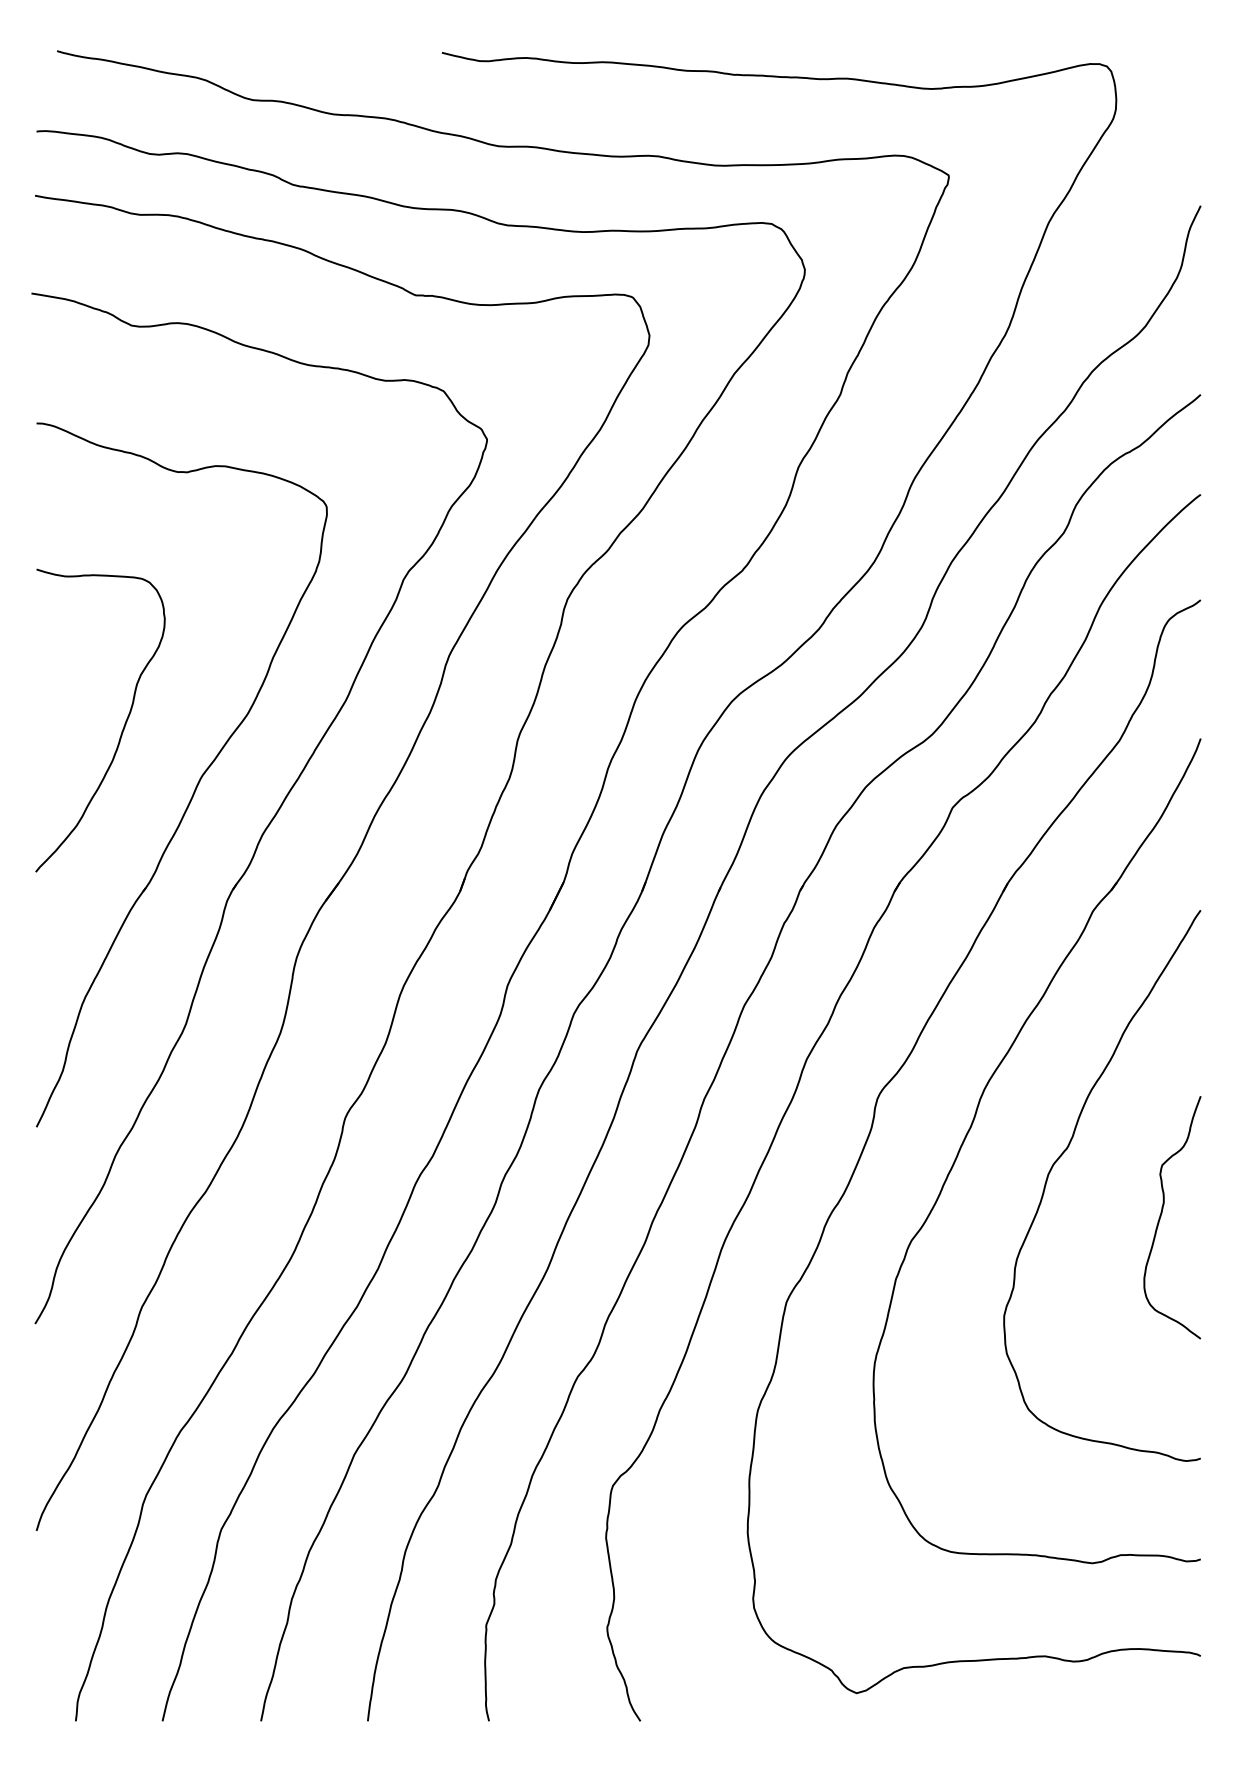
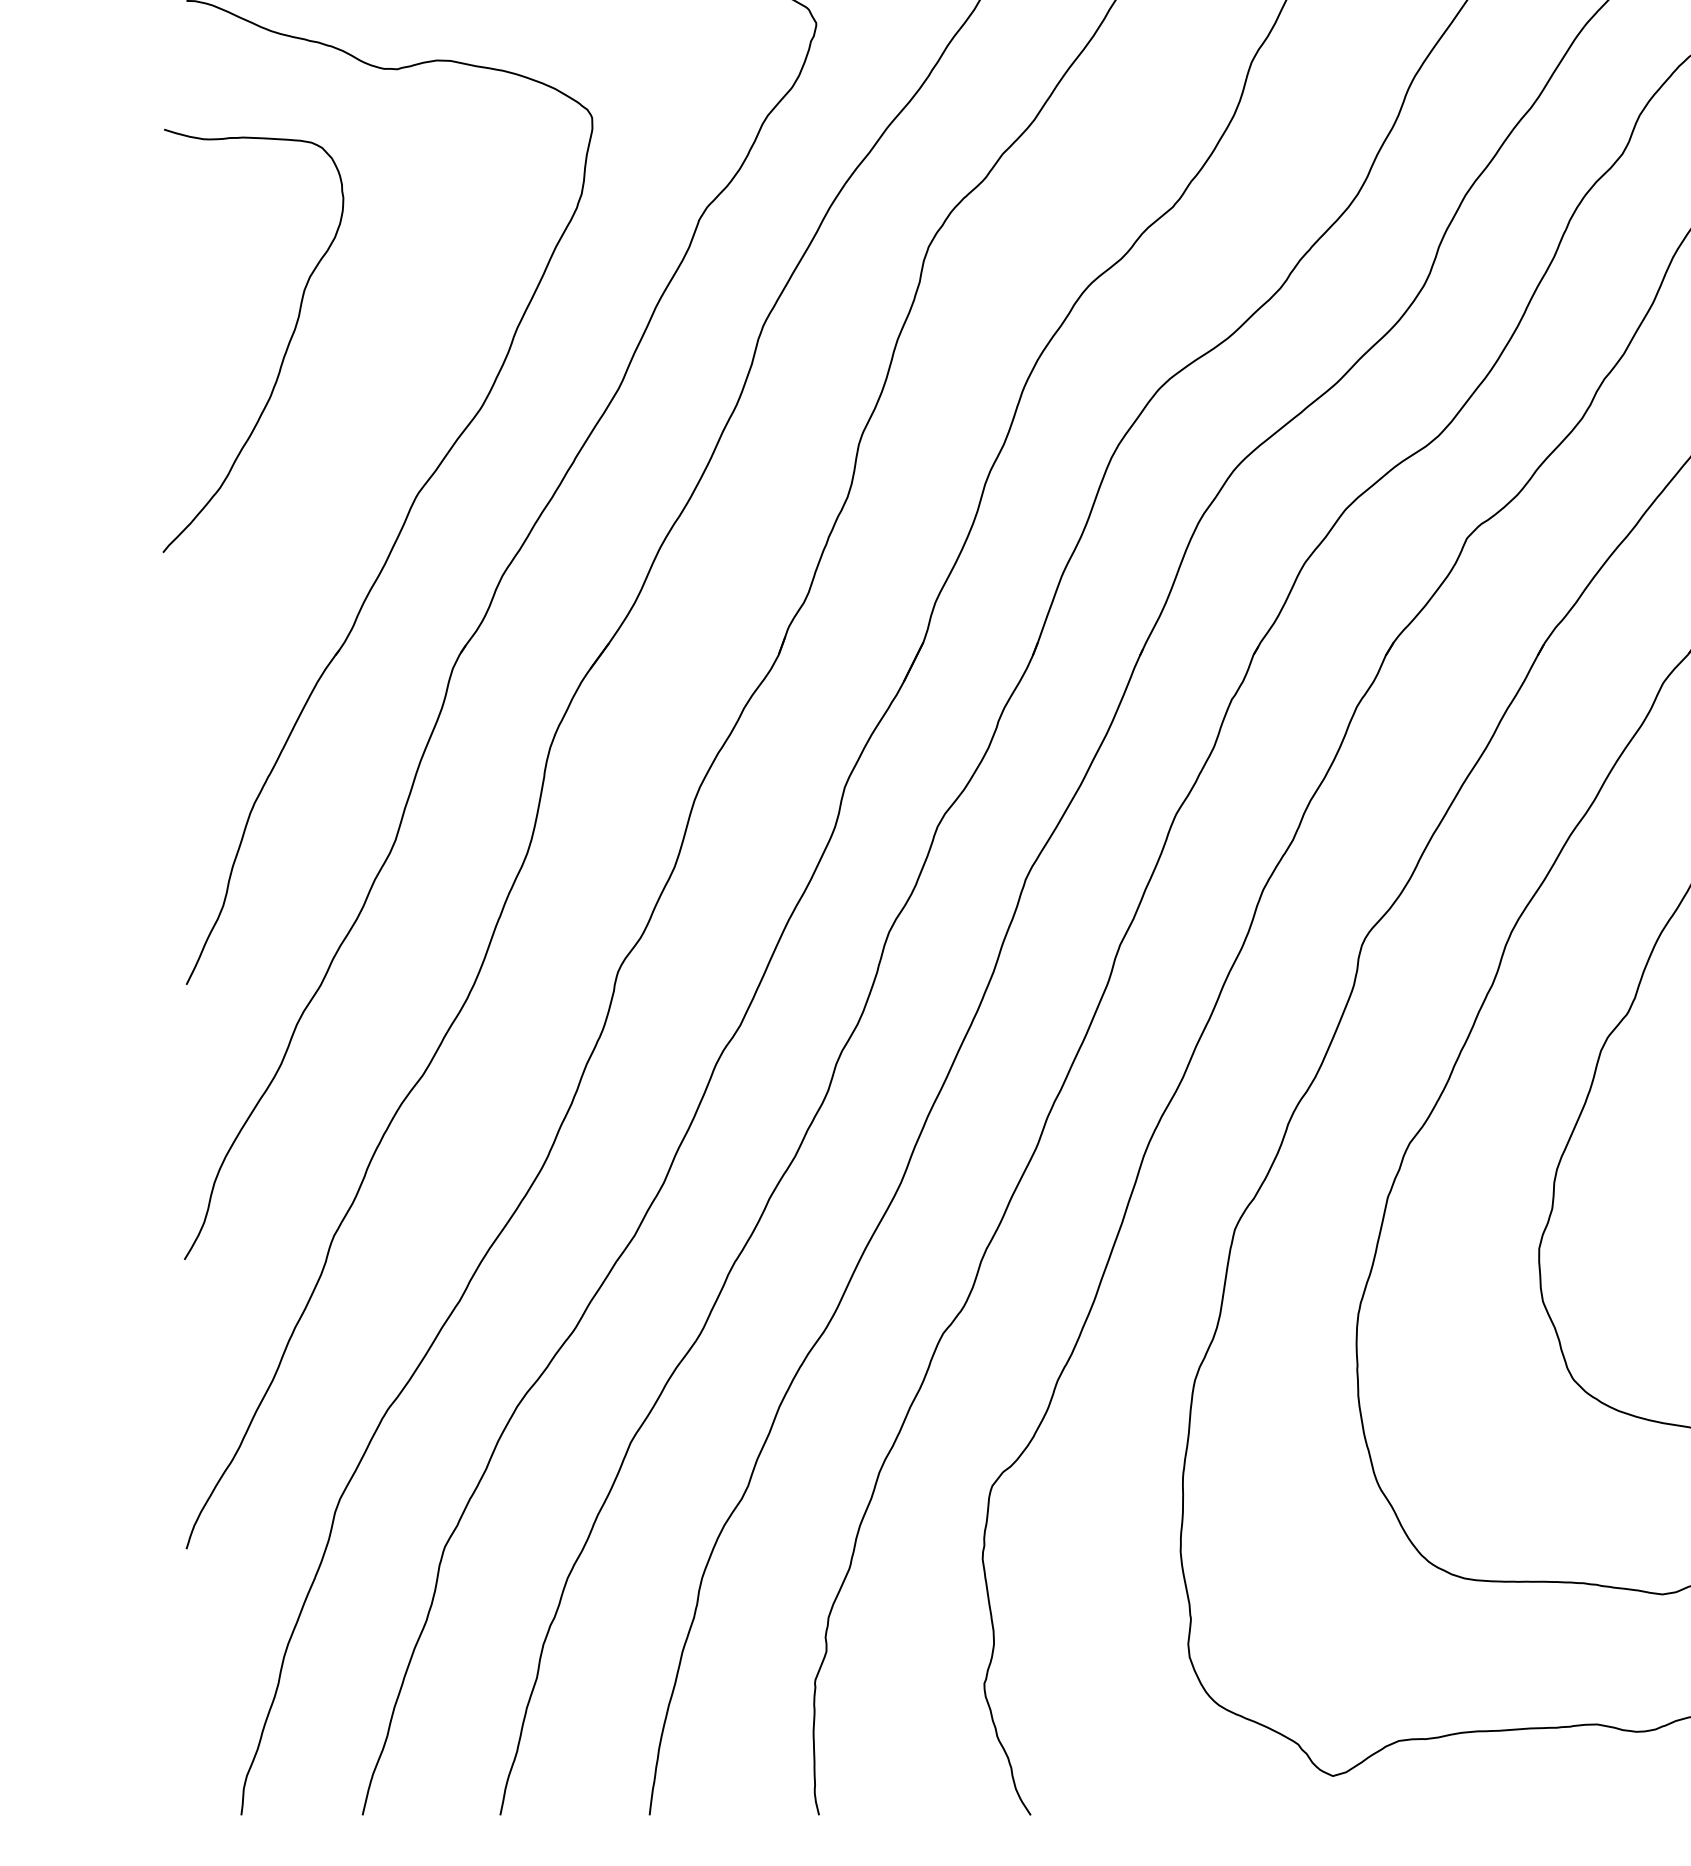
curve: (122, 728) -> (284, 351), moved

